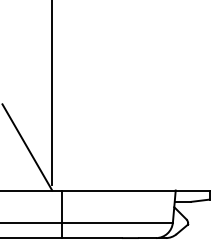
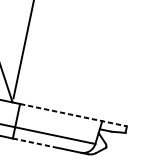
line: (136, 190) -> (73, 115), solid -> dashed
line: (92, 238) -> (34, 143), solid -> dashed

